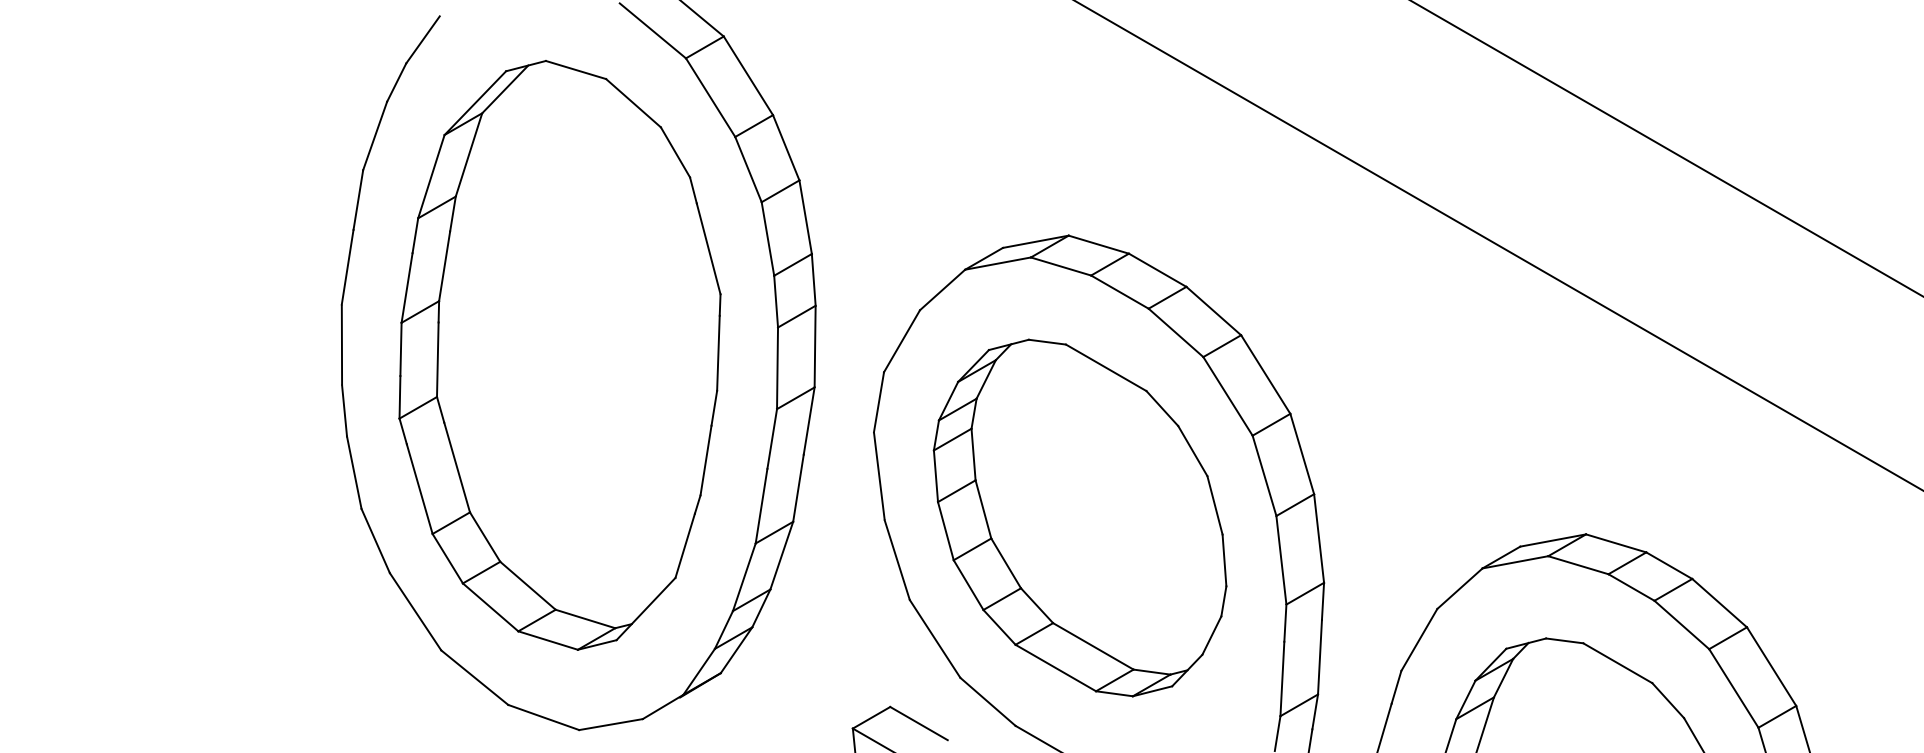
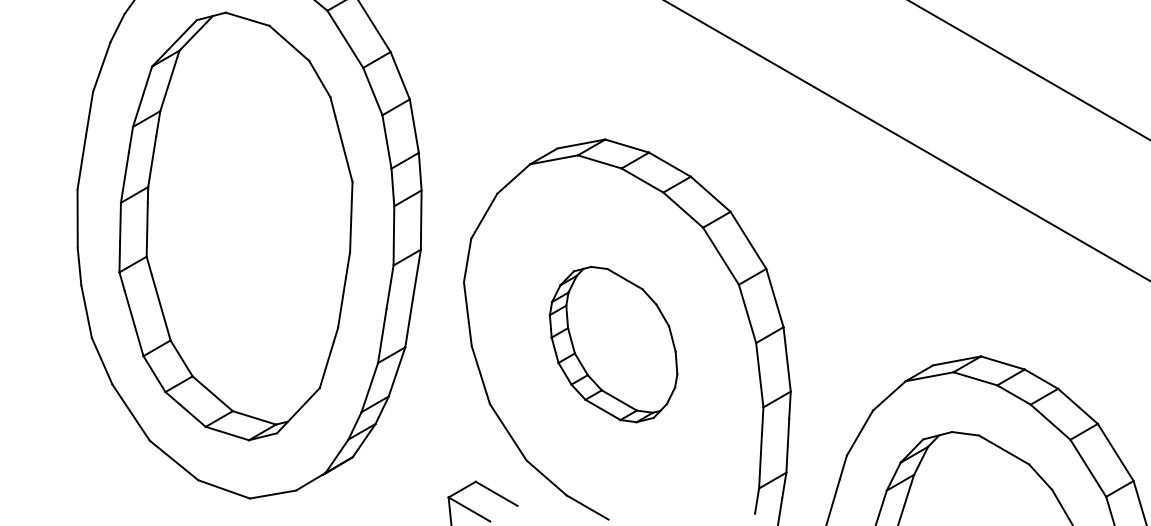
part: (1079, 517) -> (613, 344), size x0.6

